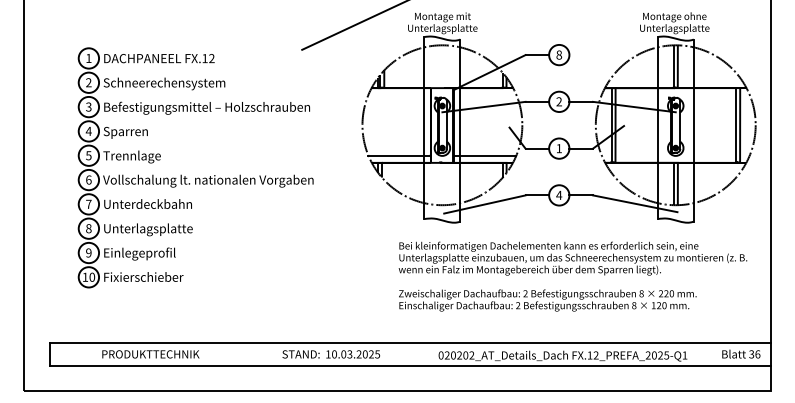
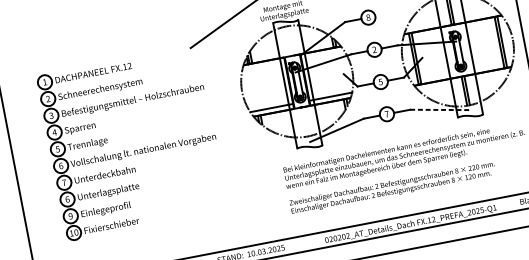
text: (558, 148) -> (380, 82), 1 -> 5
text: (559, 194) -> (387, 113), 4 -> 7
line: (635, 203) -> (440, 109), solid -> dashed
text: (88, 228) -> (67, 199), 8 -> 6

